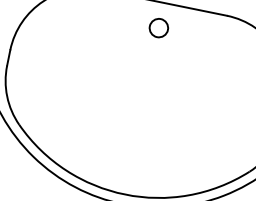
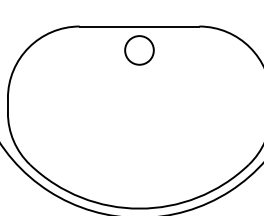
circle: (158, 28) -> (139, 50), size x1.67

